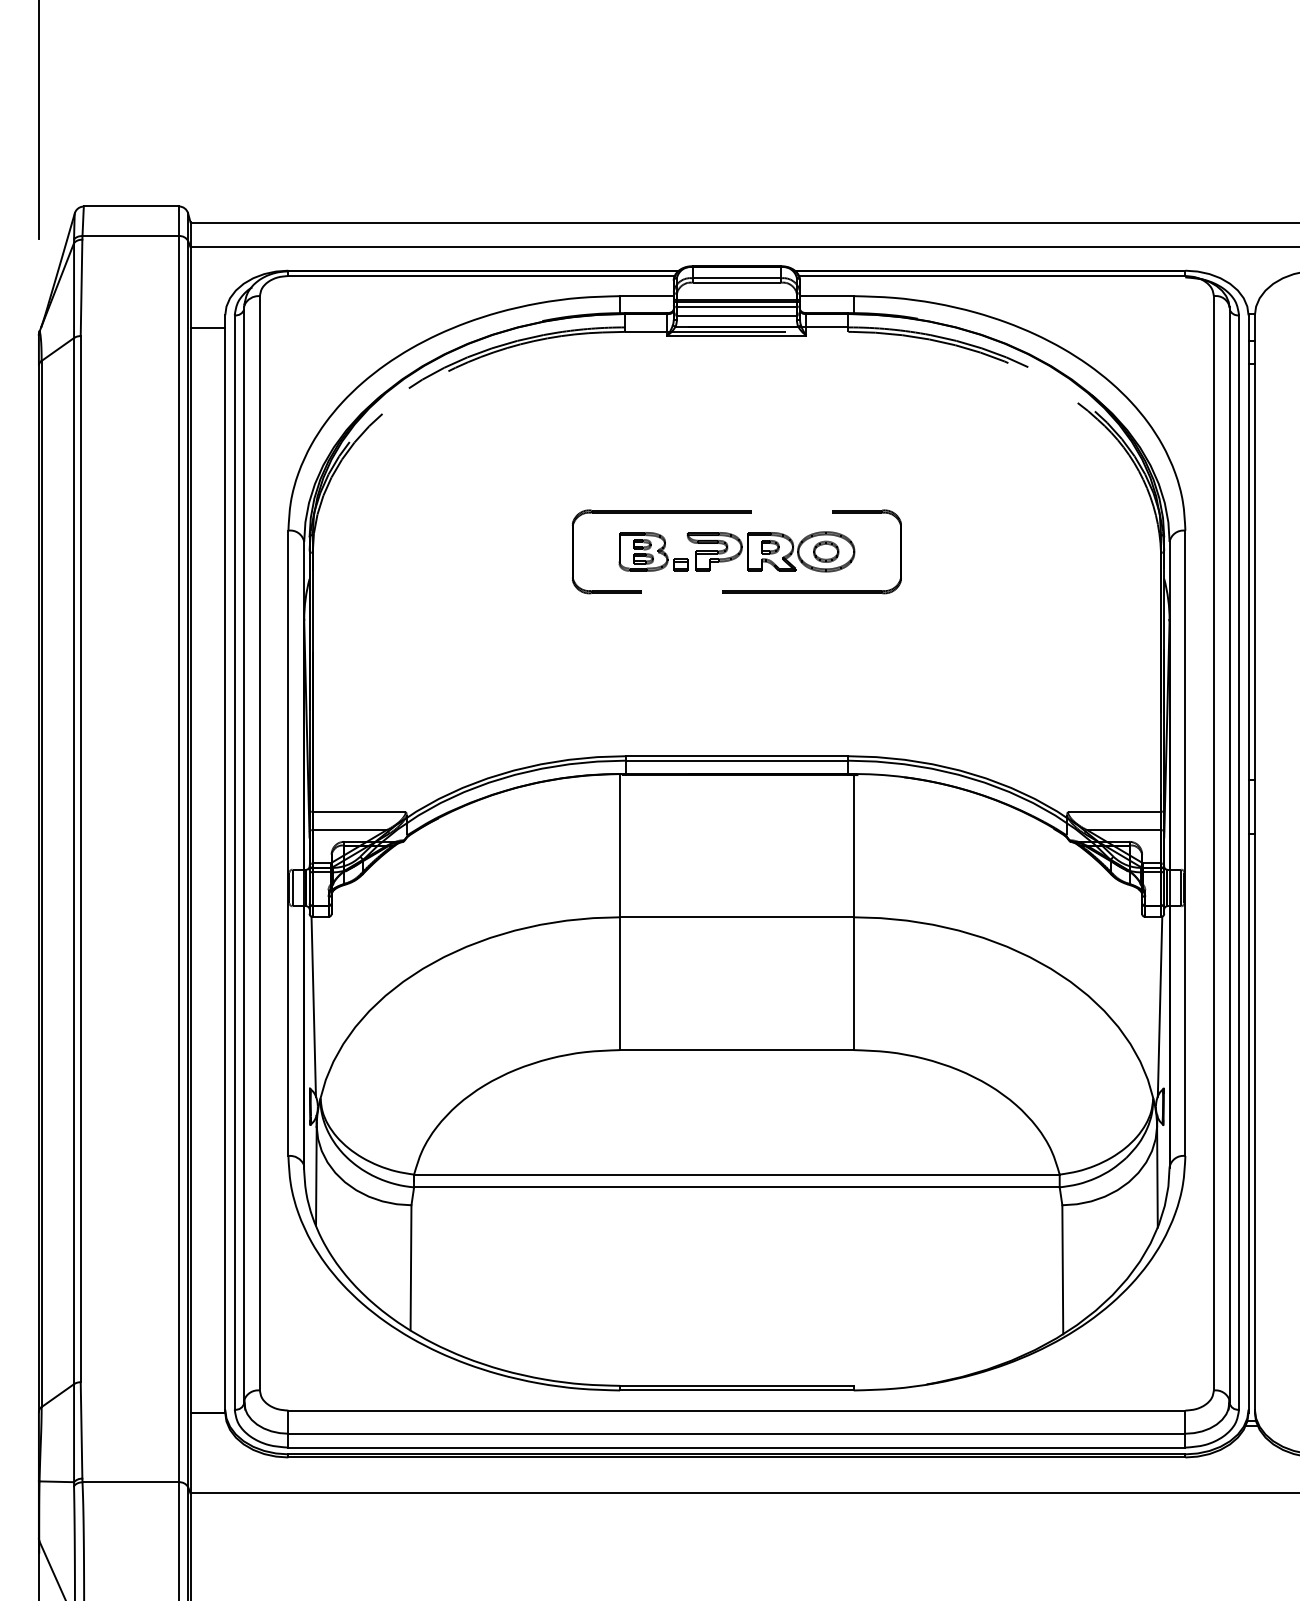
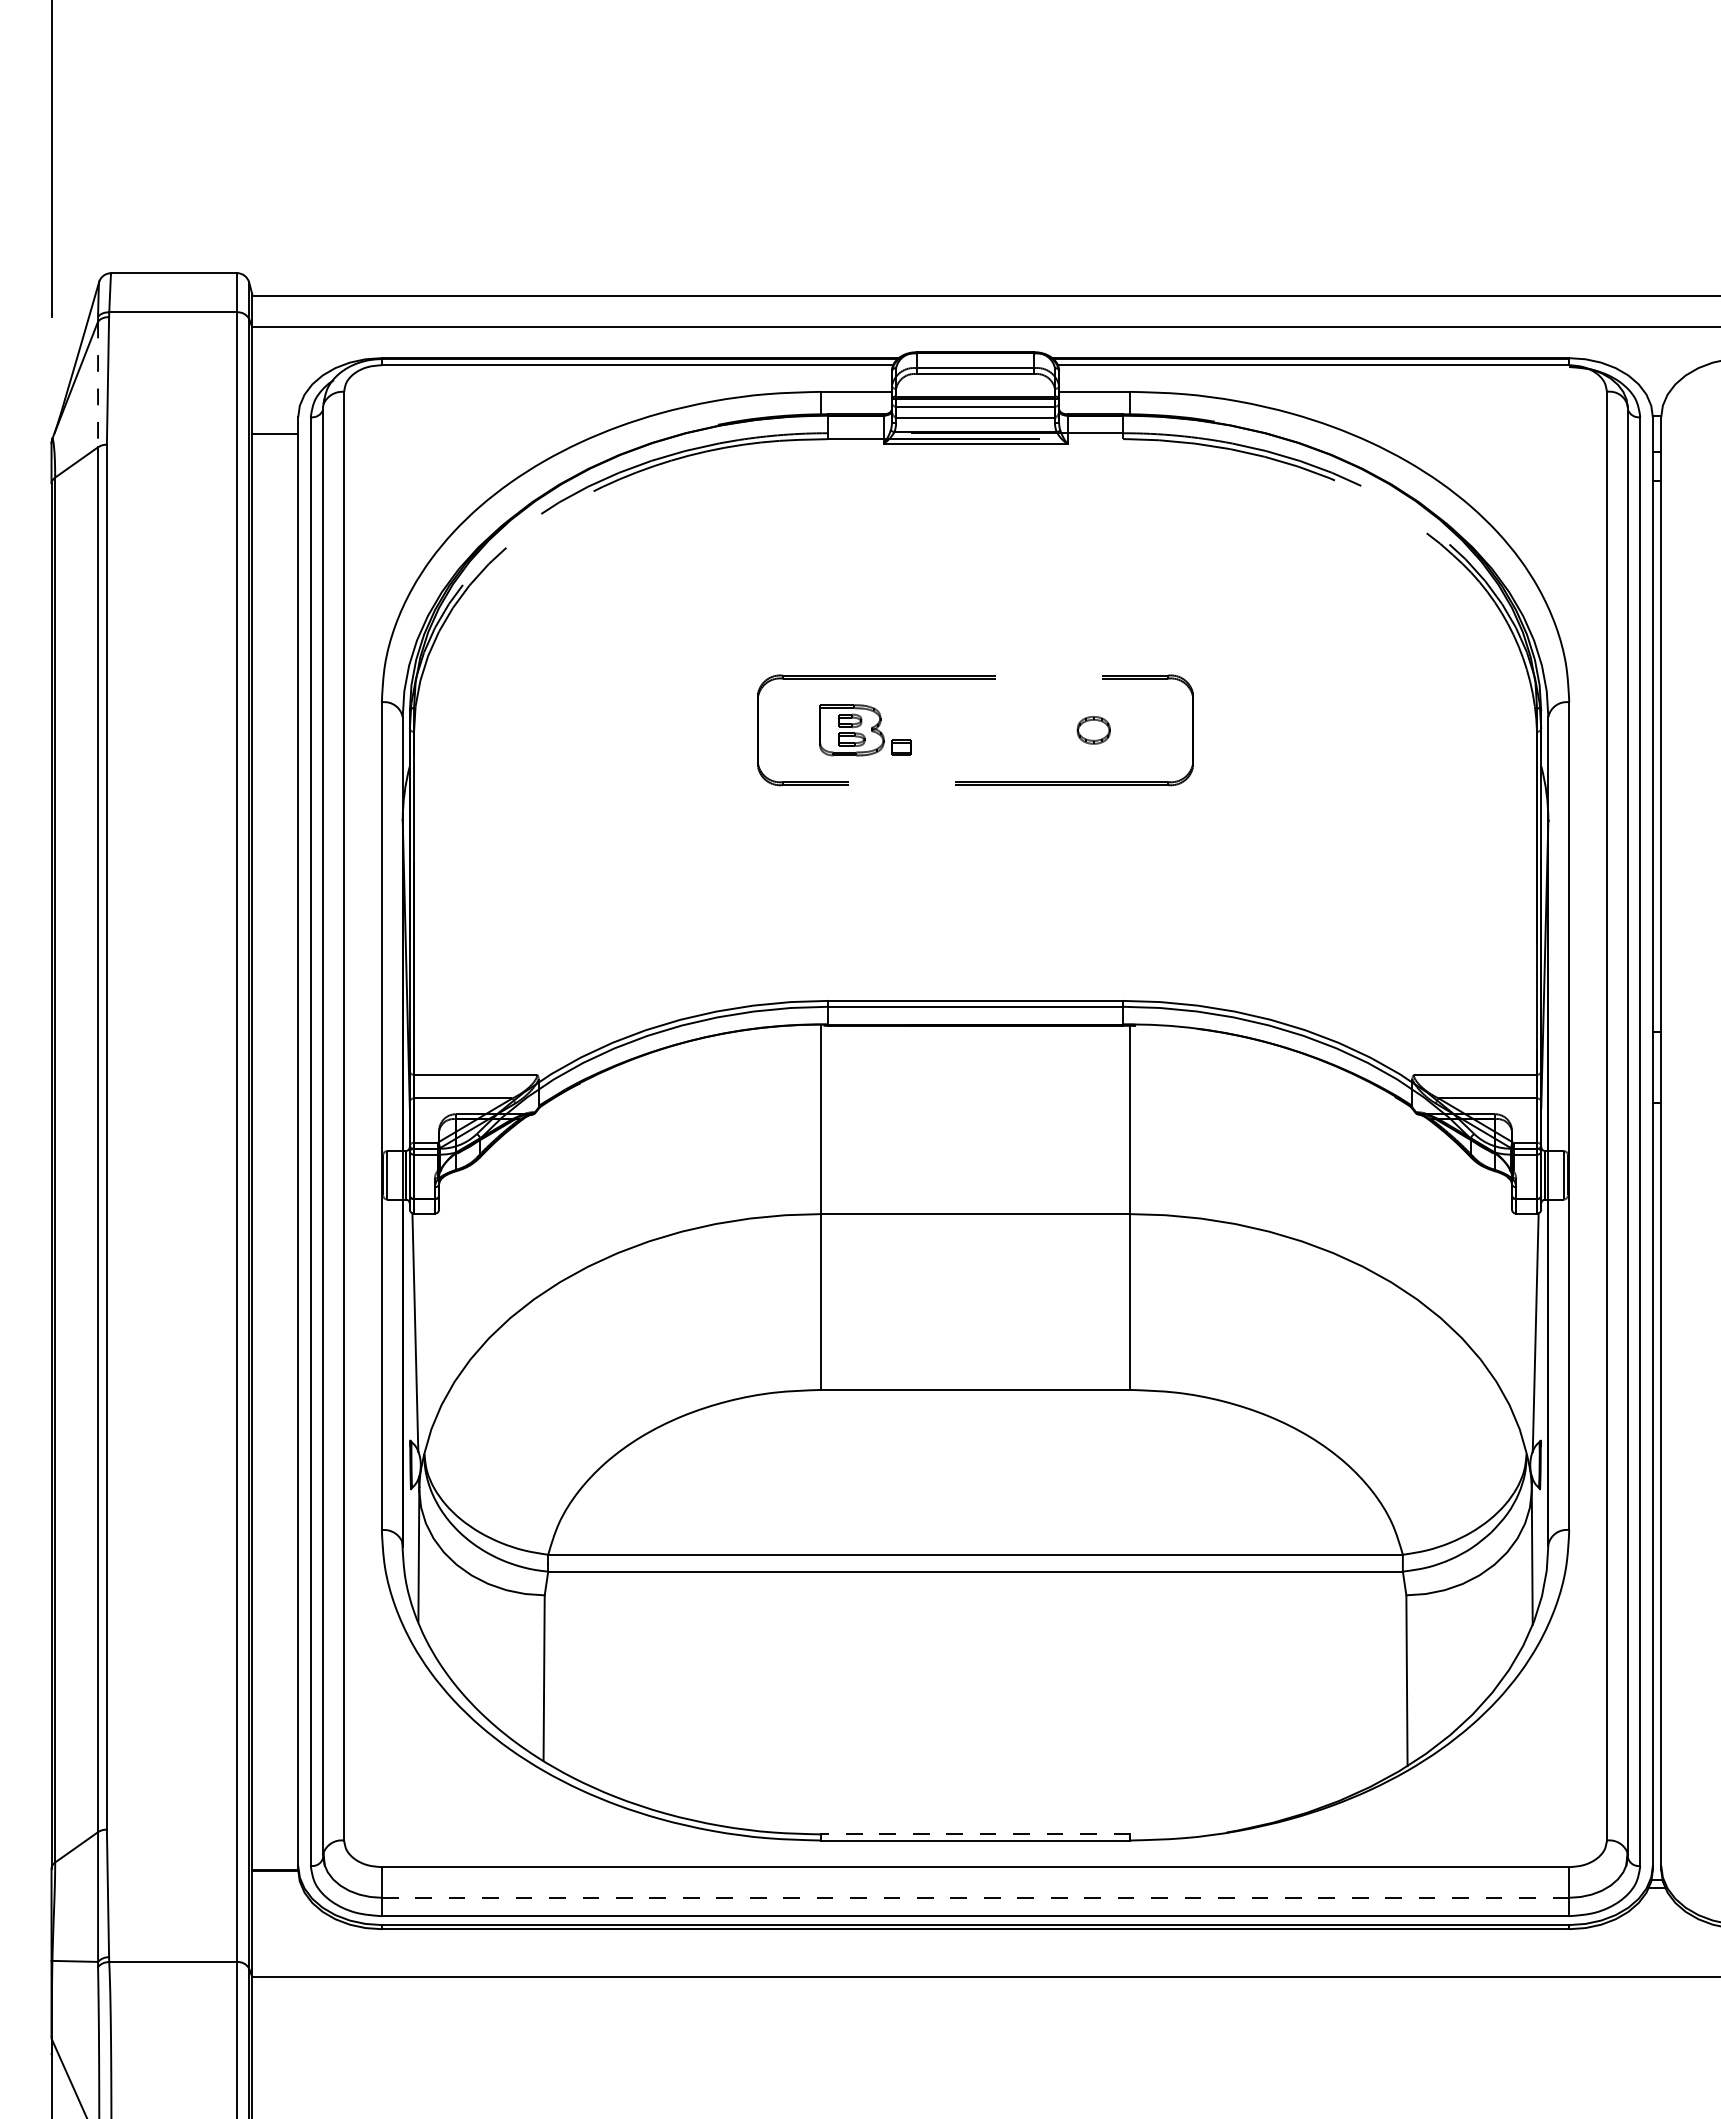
line: (74, 290) -> (98, 384), solid -> dashed
part: (770, 551) -> (1020, 730), removed
line: (736, 1385) -> (975, 1834), solid -> dashed
line: (736, 1433) -> (975, 1897), solid -> dashed

